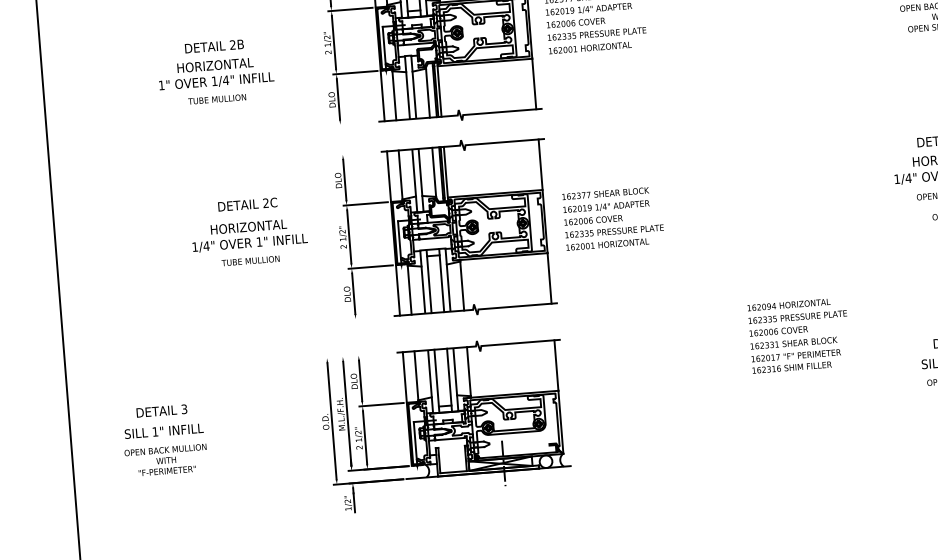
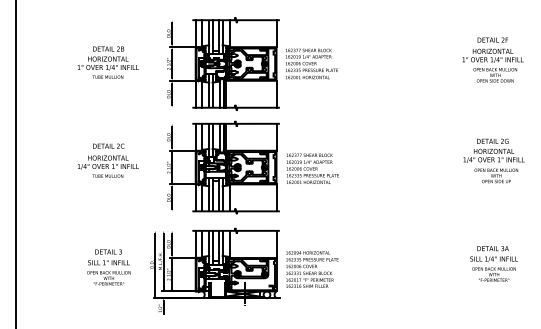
text: (214, 71) -> (107, 62), moved
text: (247, 231) -> (107, 160), moved
text: (799, 335) -> (312, 269), moved
text: (163, 440) -> (108, 267), moved

